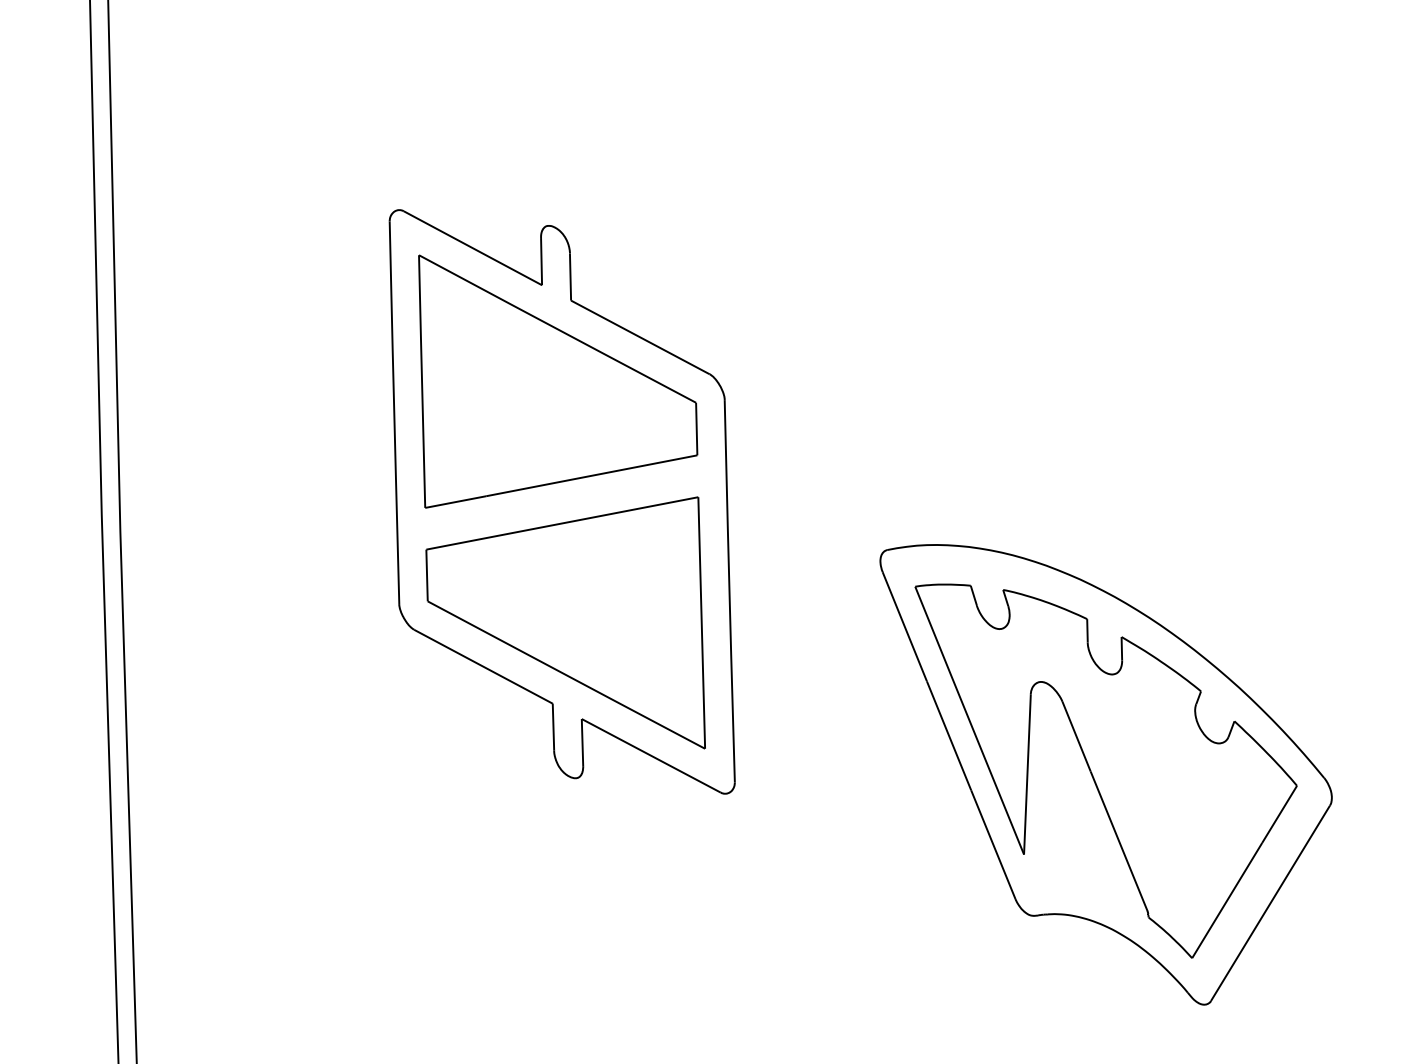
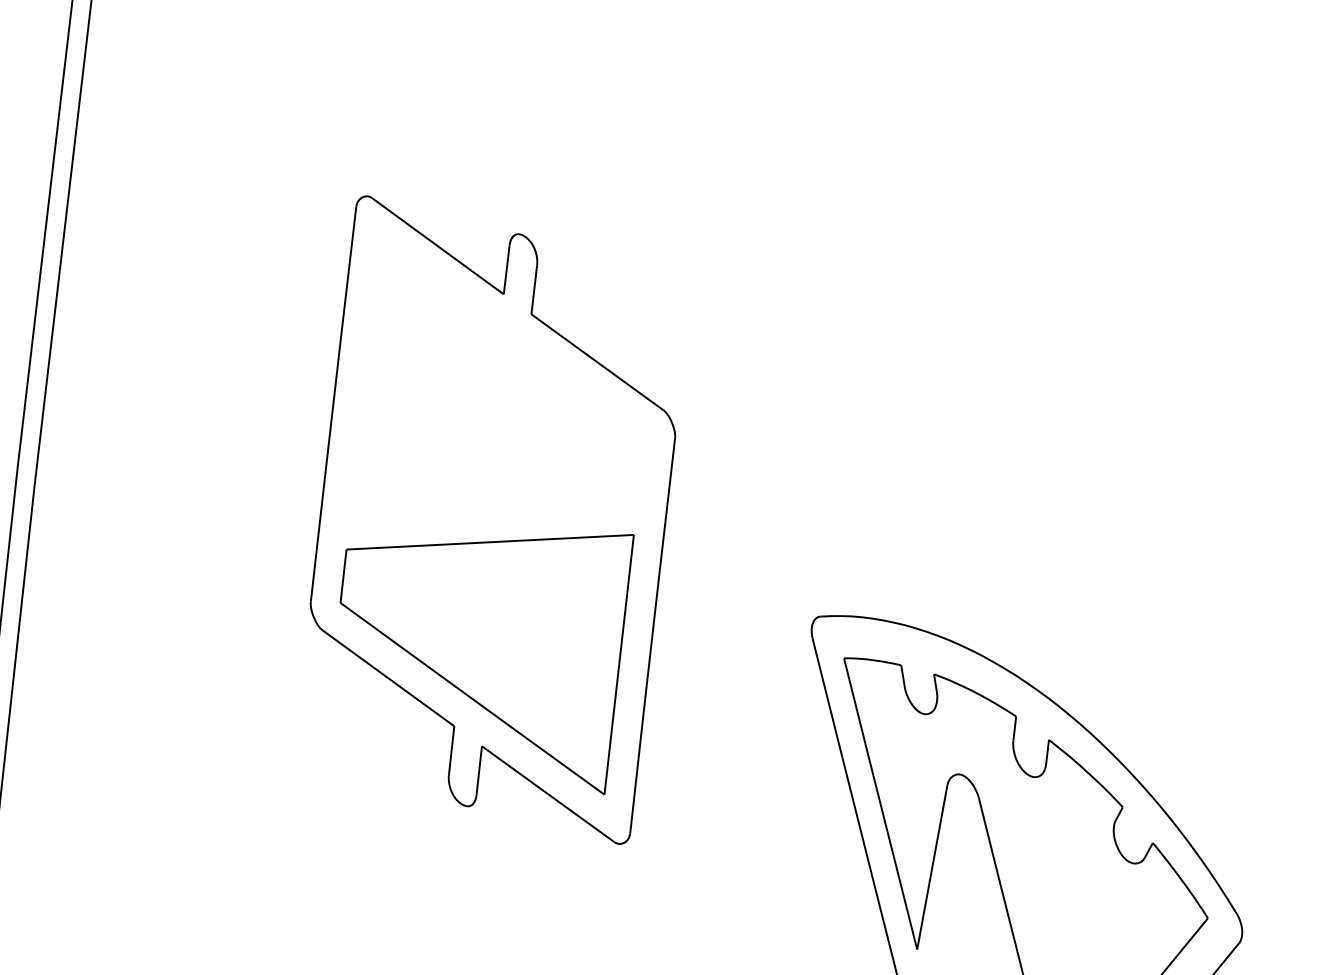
part: (558, 381) -> (506, 395), removed

